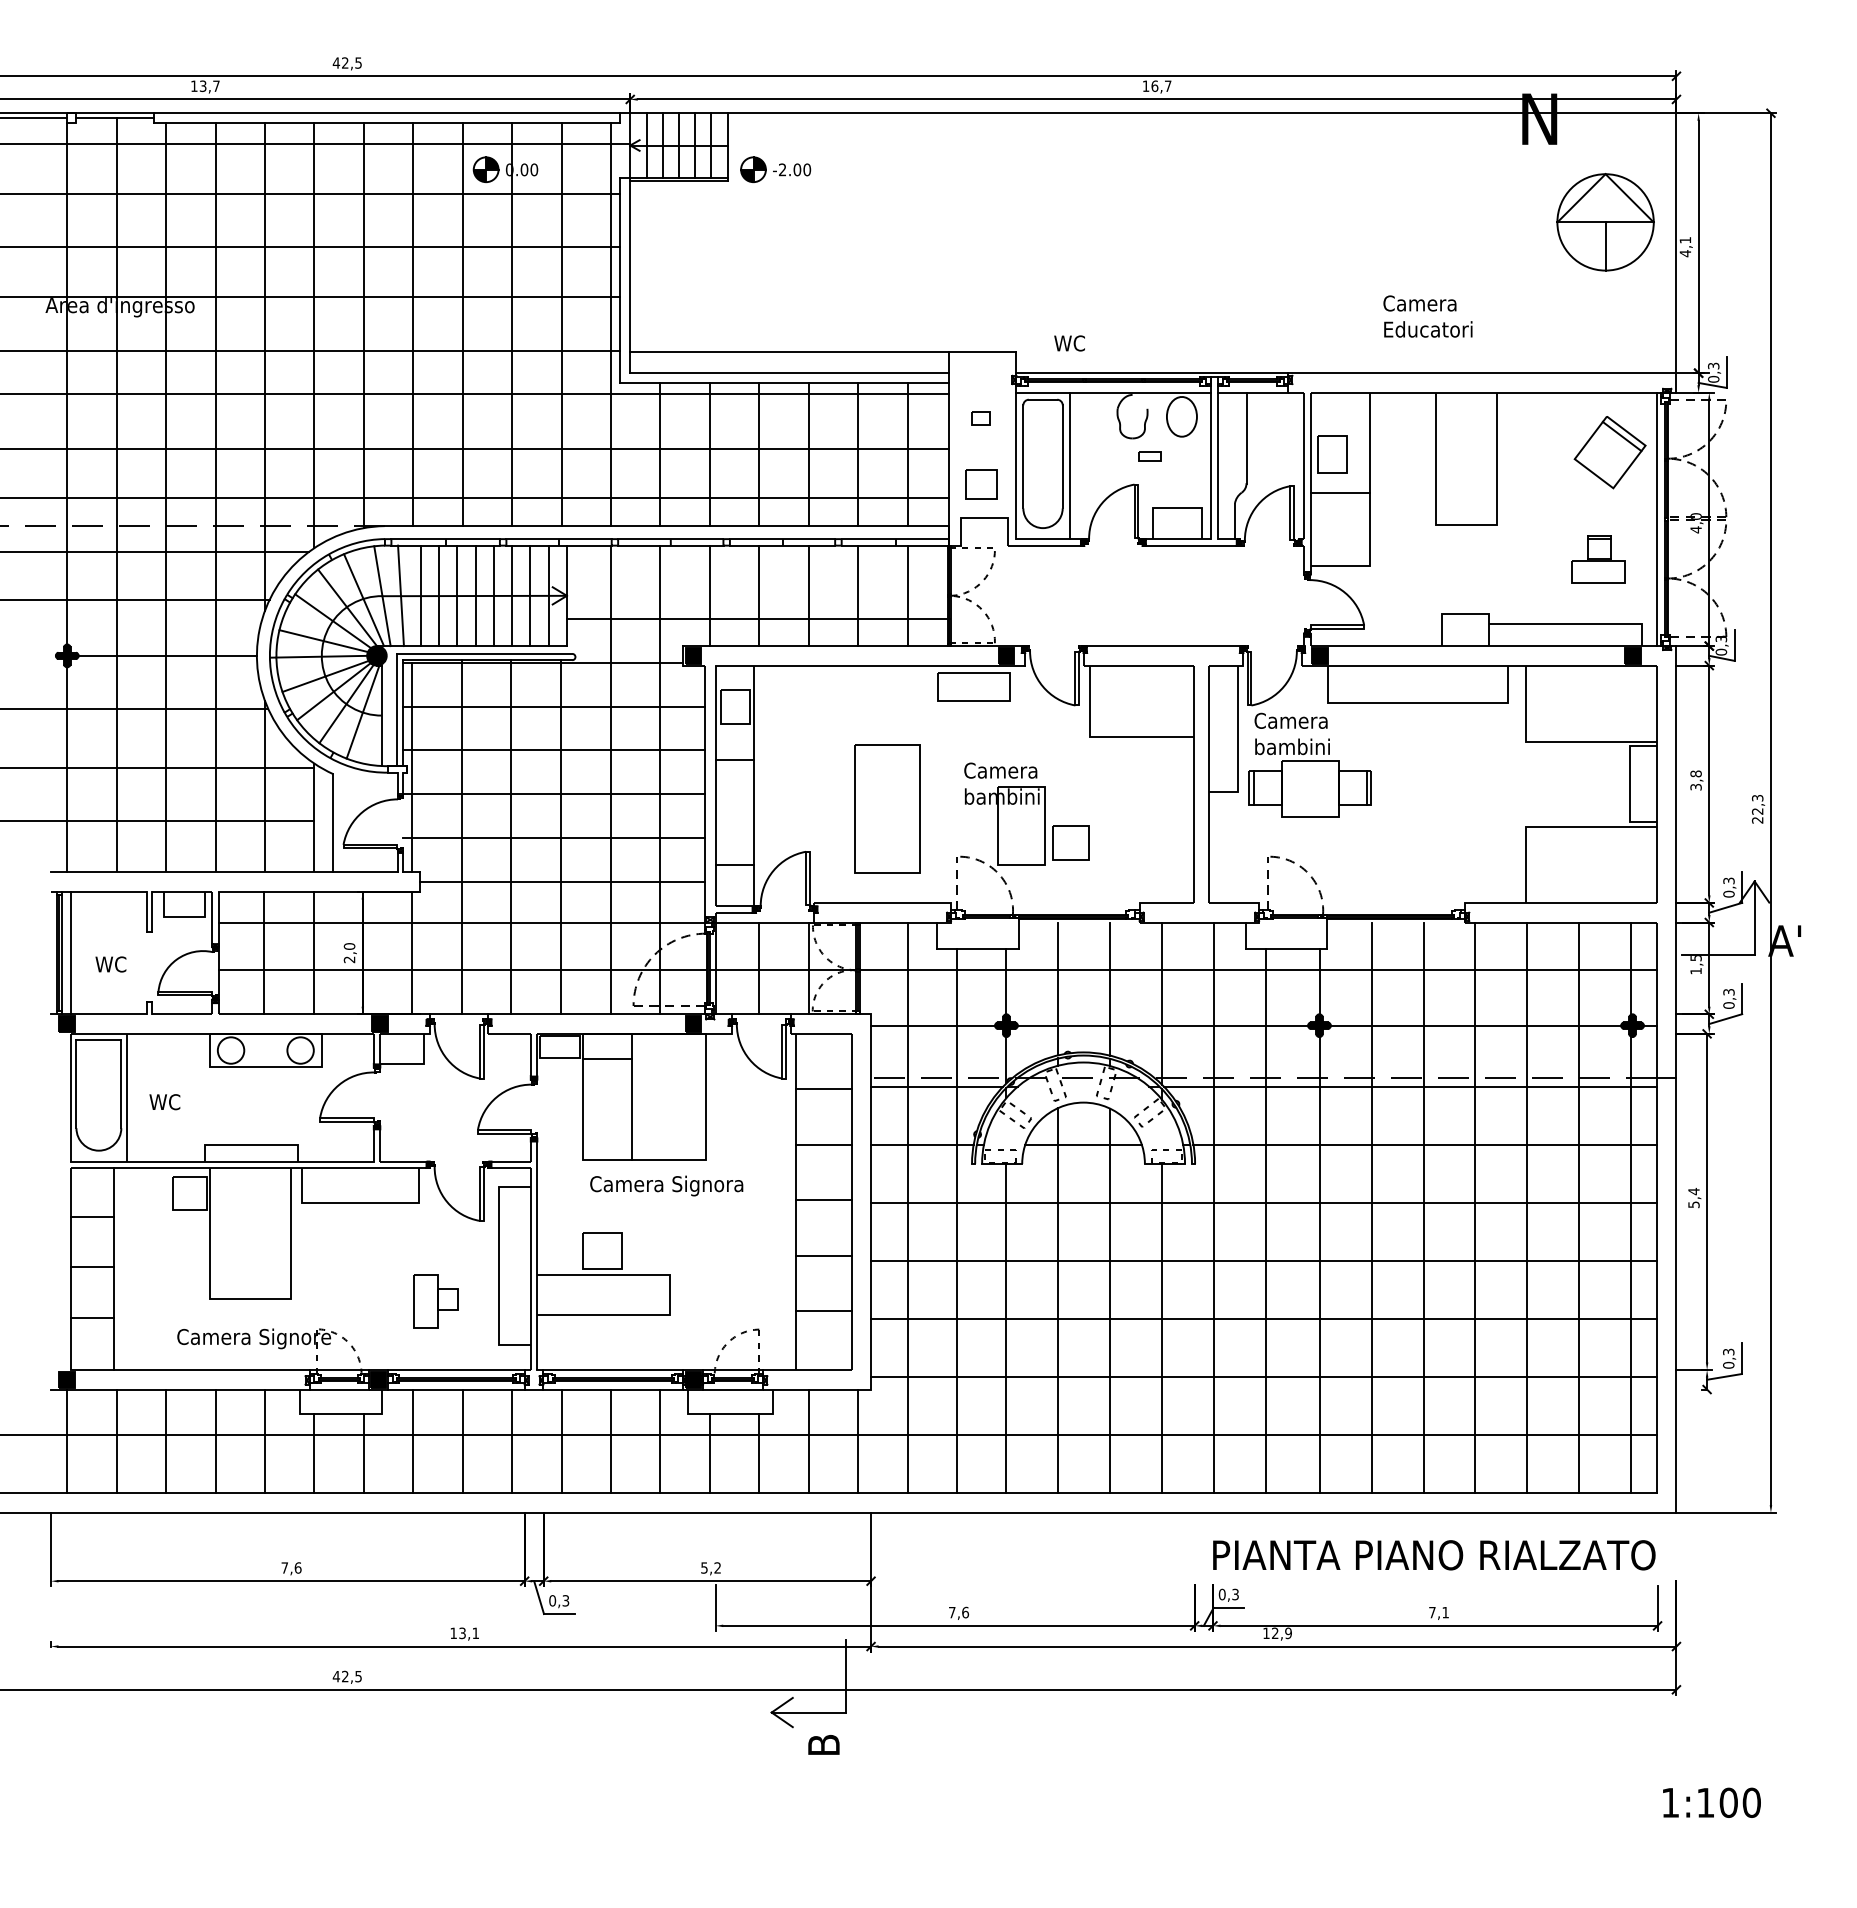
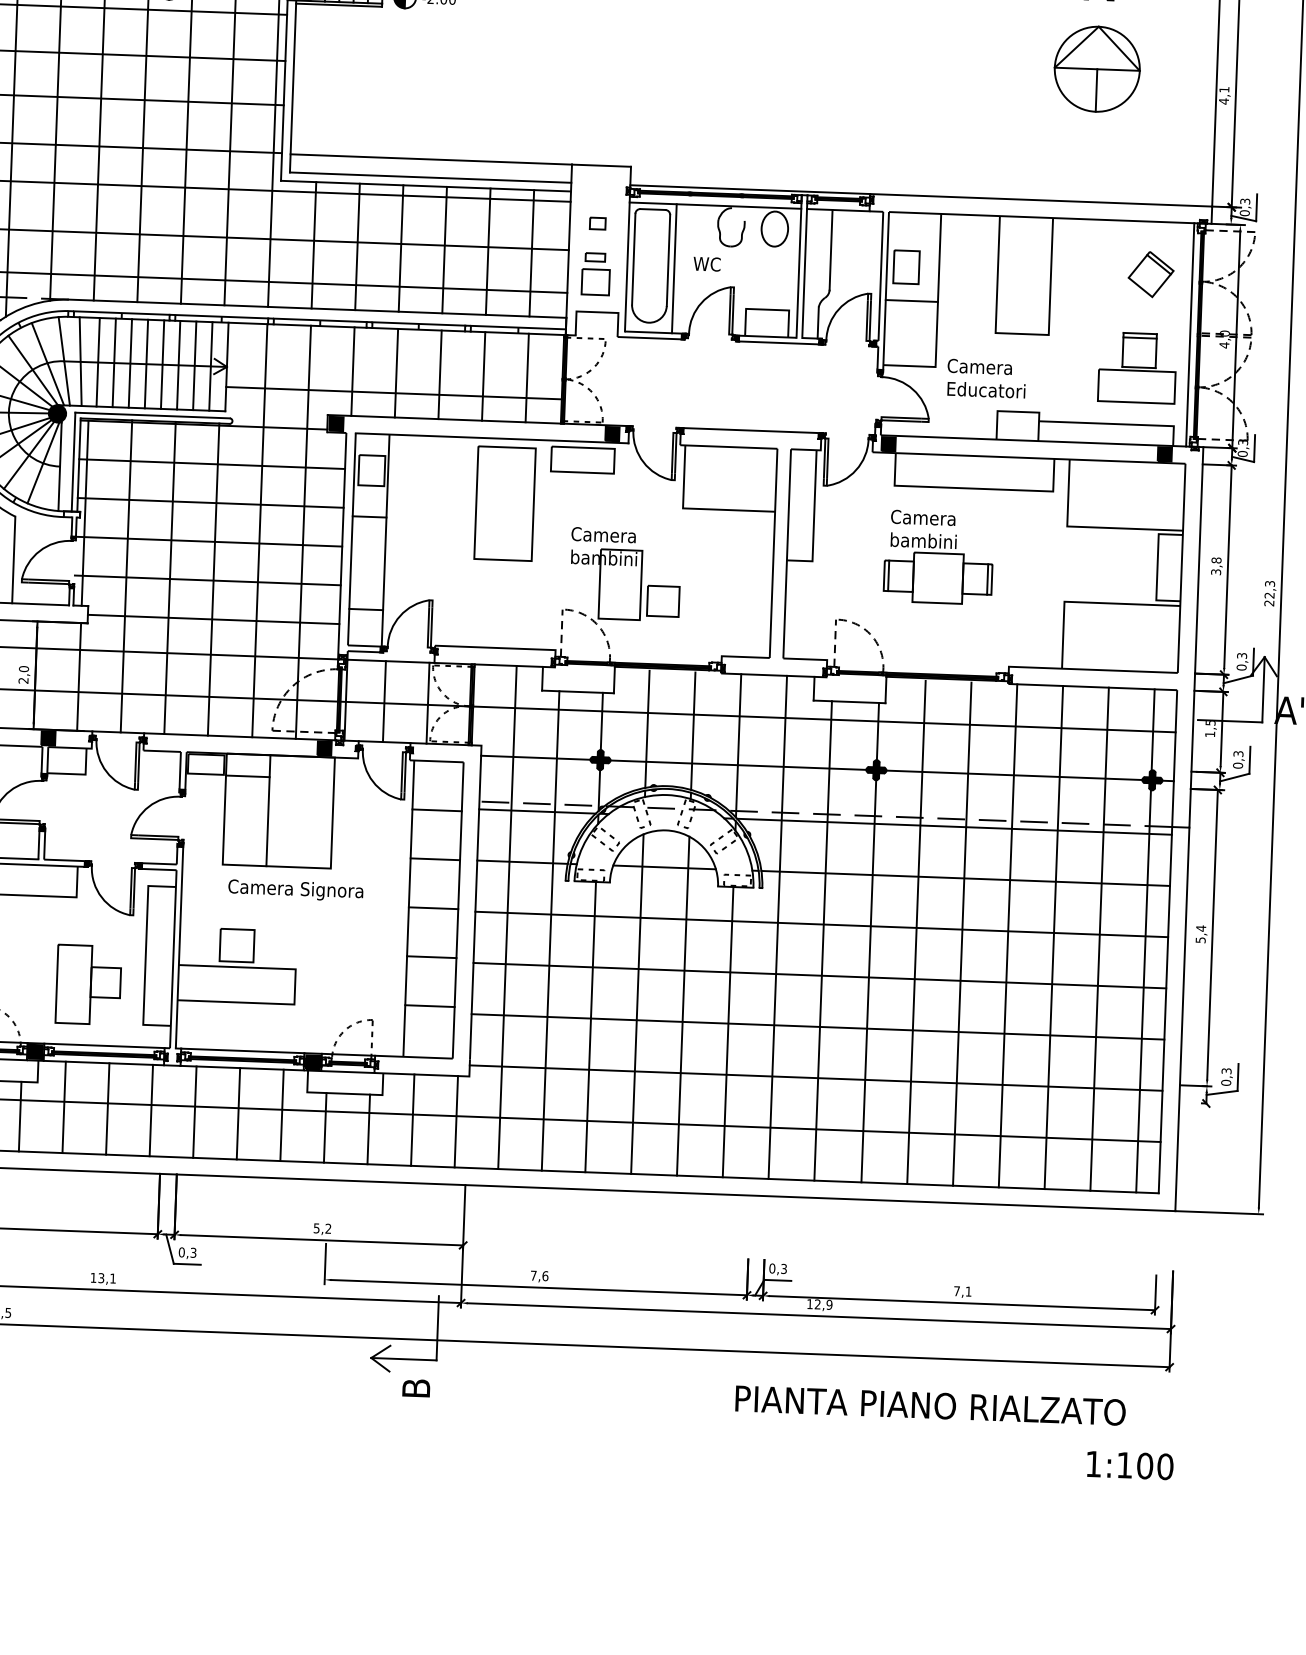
part: (1605, 222) -> (1097, 69), moved
text: (1427, 316) -> (986, 378), moved
text: (1069, 343) -> (706, 264), moved
part: (1609, 452) -> (1150, 274), size x0.71
part: (1149, 456) -> (595, 257), moved
part: (1598, 558) -> (1137, 367), size x1.67
part: (1309, 764) -> (938, 556), moved
part: (887, 808) -> (504, 503), moved
part: (435, 1301) -> (88, 984), size x1.67
text: (1434, 1555) -> (930, 1405), moved
text: (1711, 1802) -> (1129, 1465), moved

